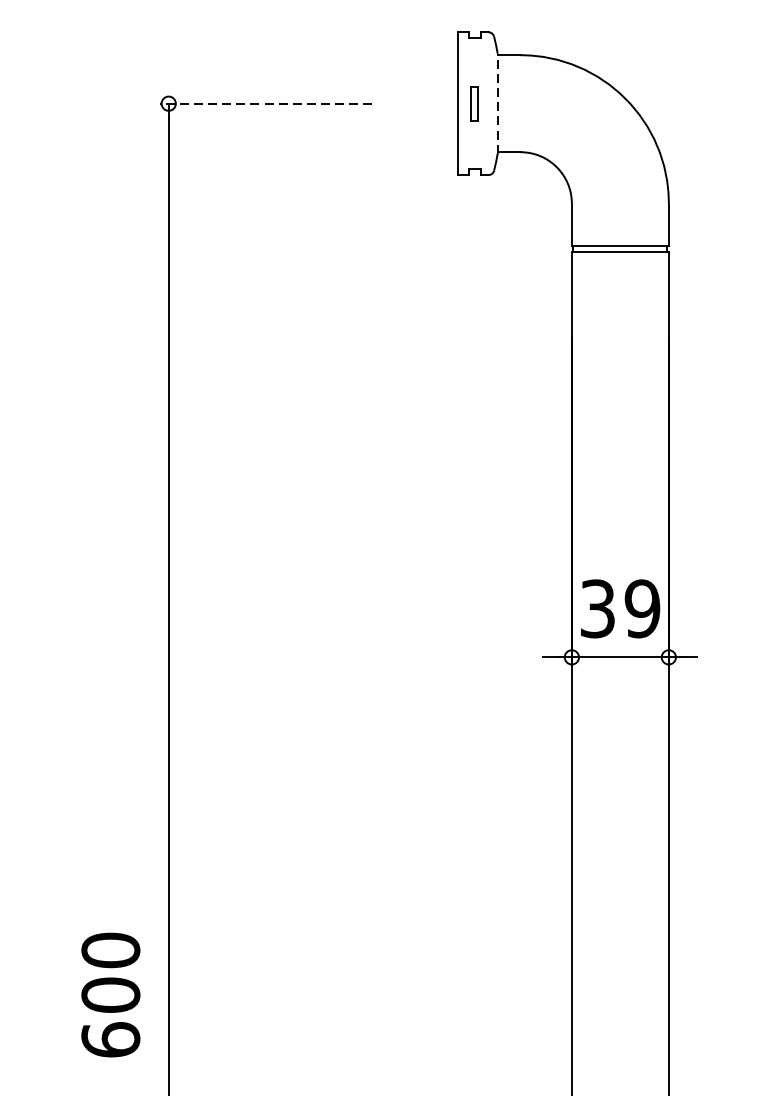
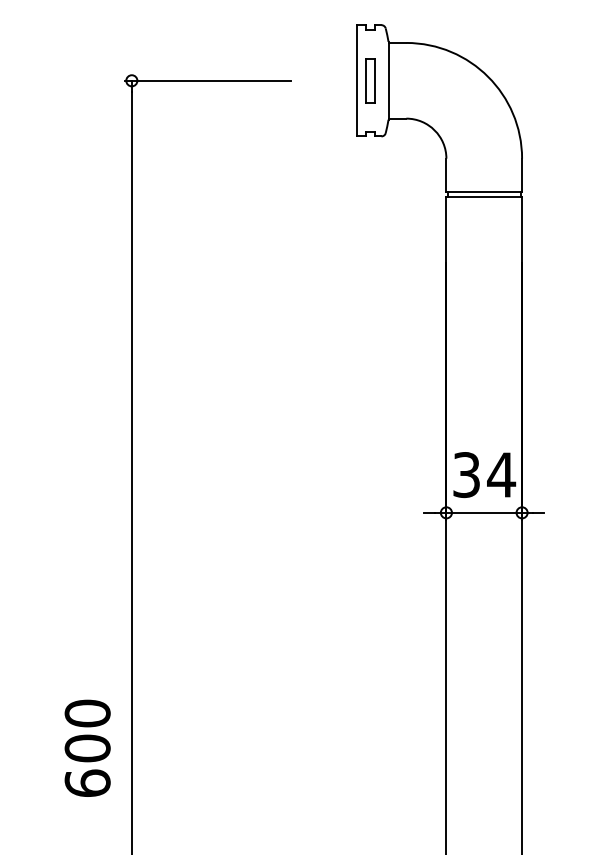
line: (265, 103) -> (207, 80), dashed -> solid
part: (474, 103) -> (370, 80), size x1.67
line: (497, 103) -> (388, 80), dashed -> solid
text: (642, 609) -> (501, 475), 39 -> 34
text: (110, 993) -> (87, 747), moved

